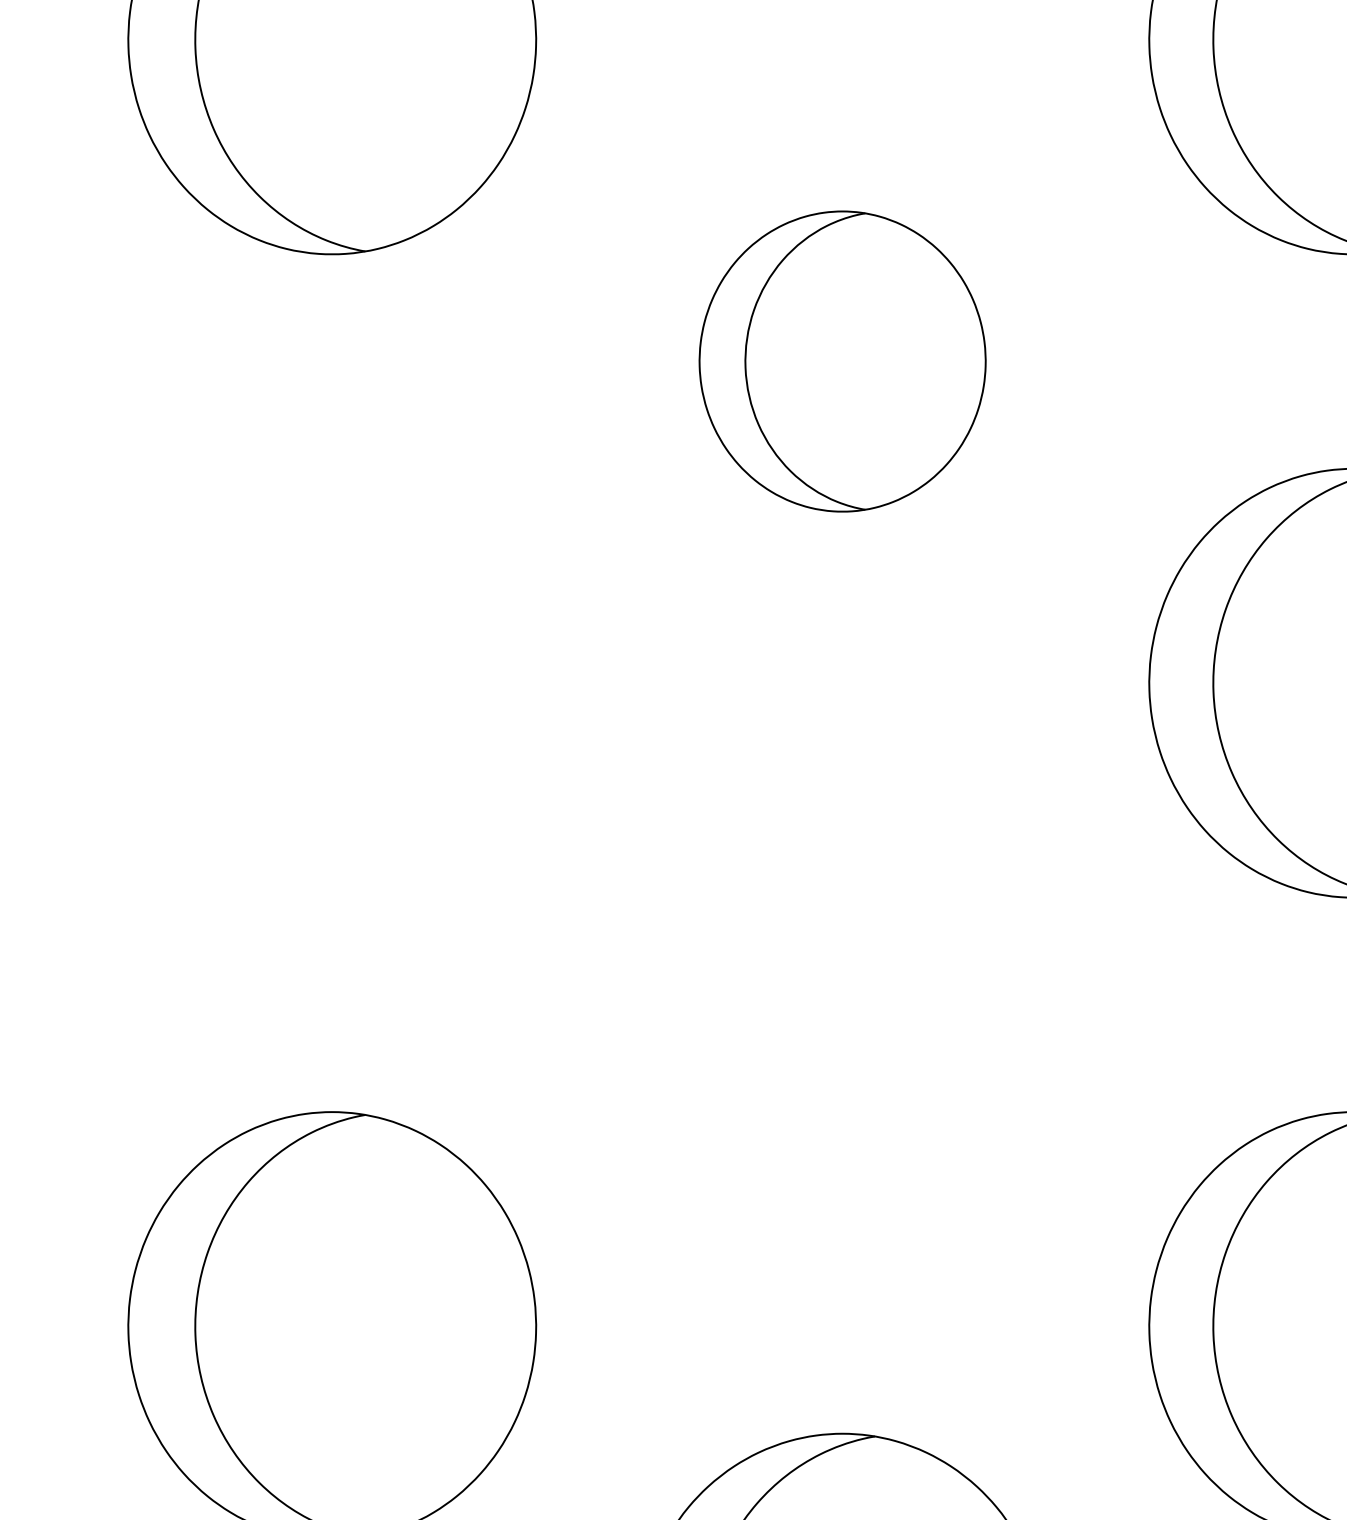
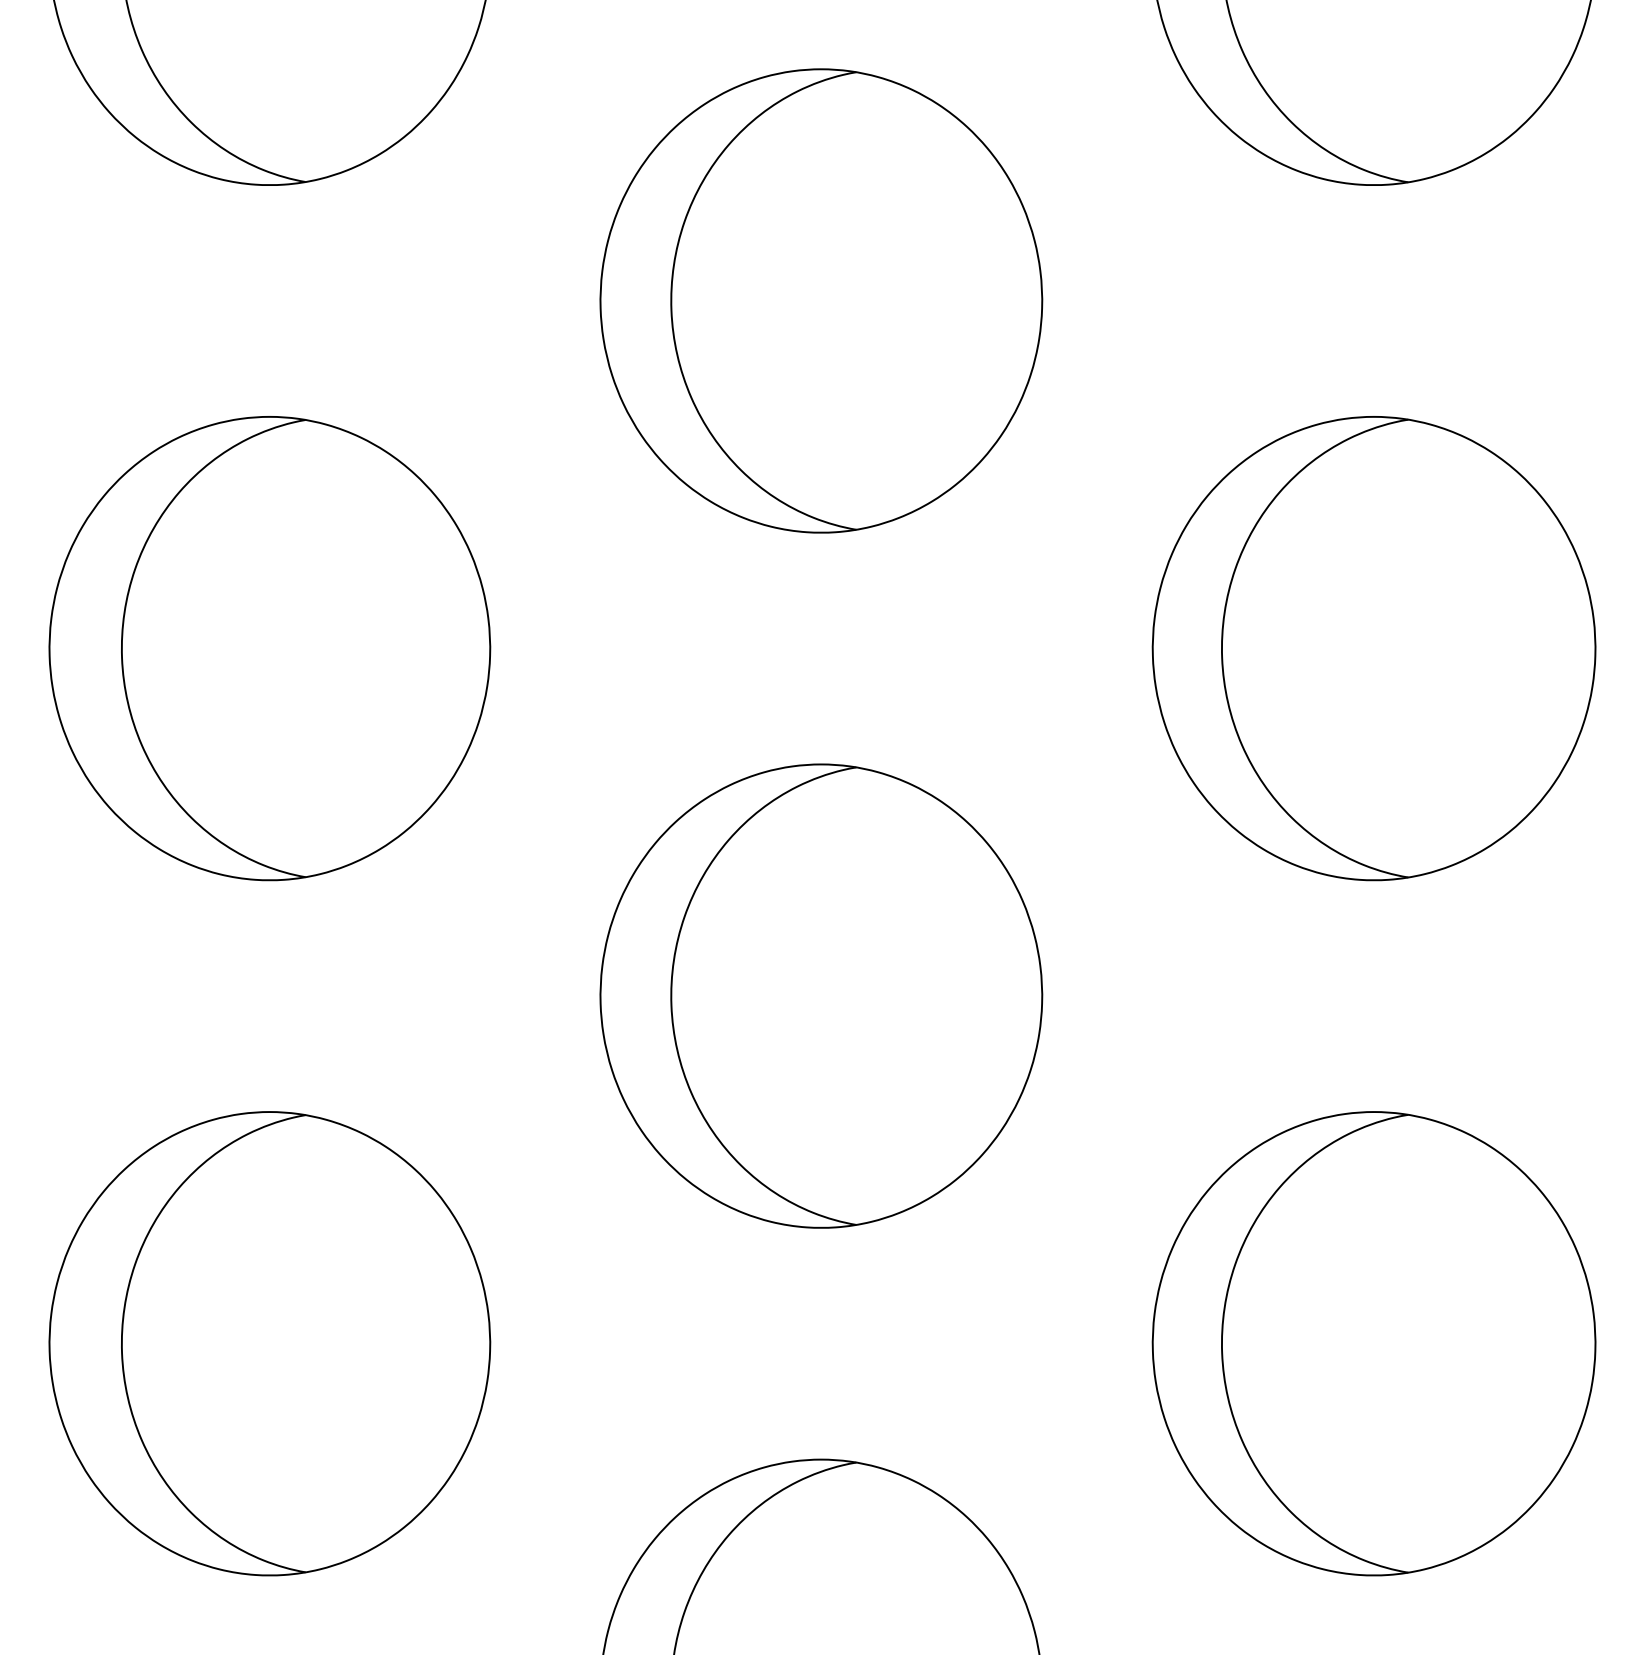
part: (842, 361) -> (821, 300), size x1.43
part: (331, 683) -> (269, 648), added
part: (842, 1004) -> (821, 995), added

